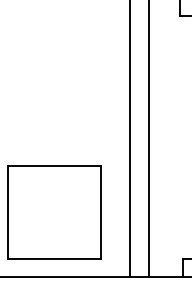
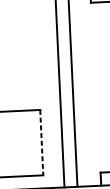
line: (101, 212) -> (42, 142), solid -> dashed

